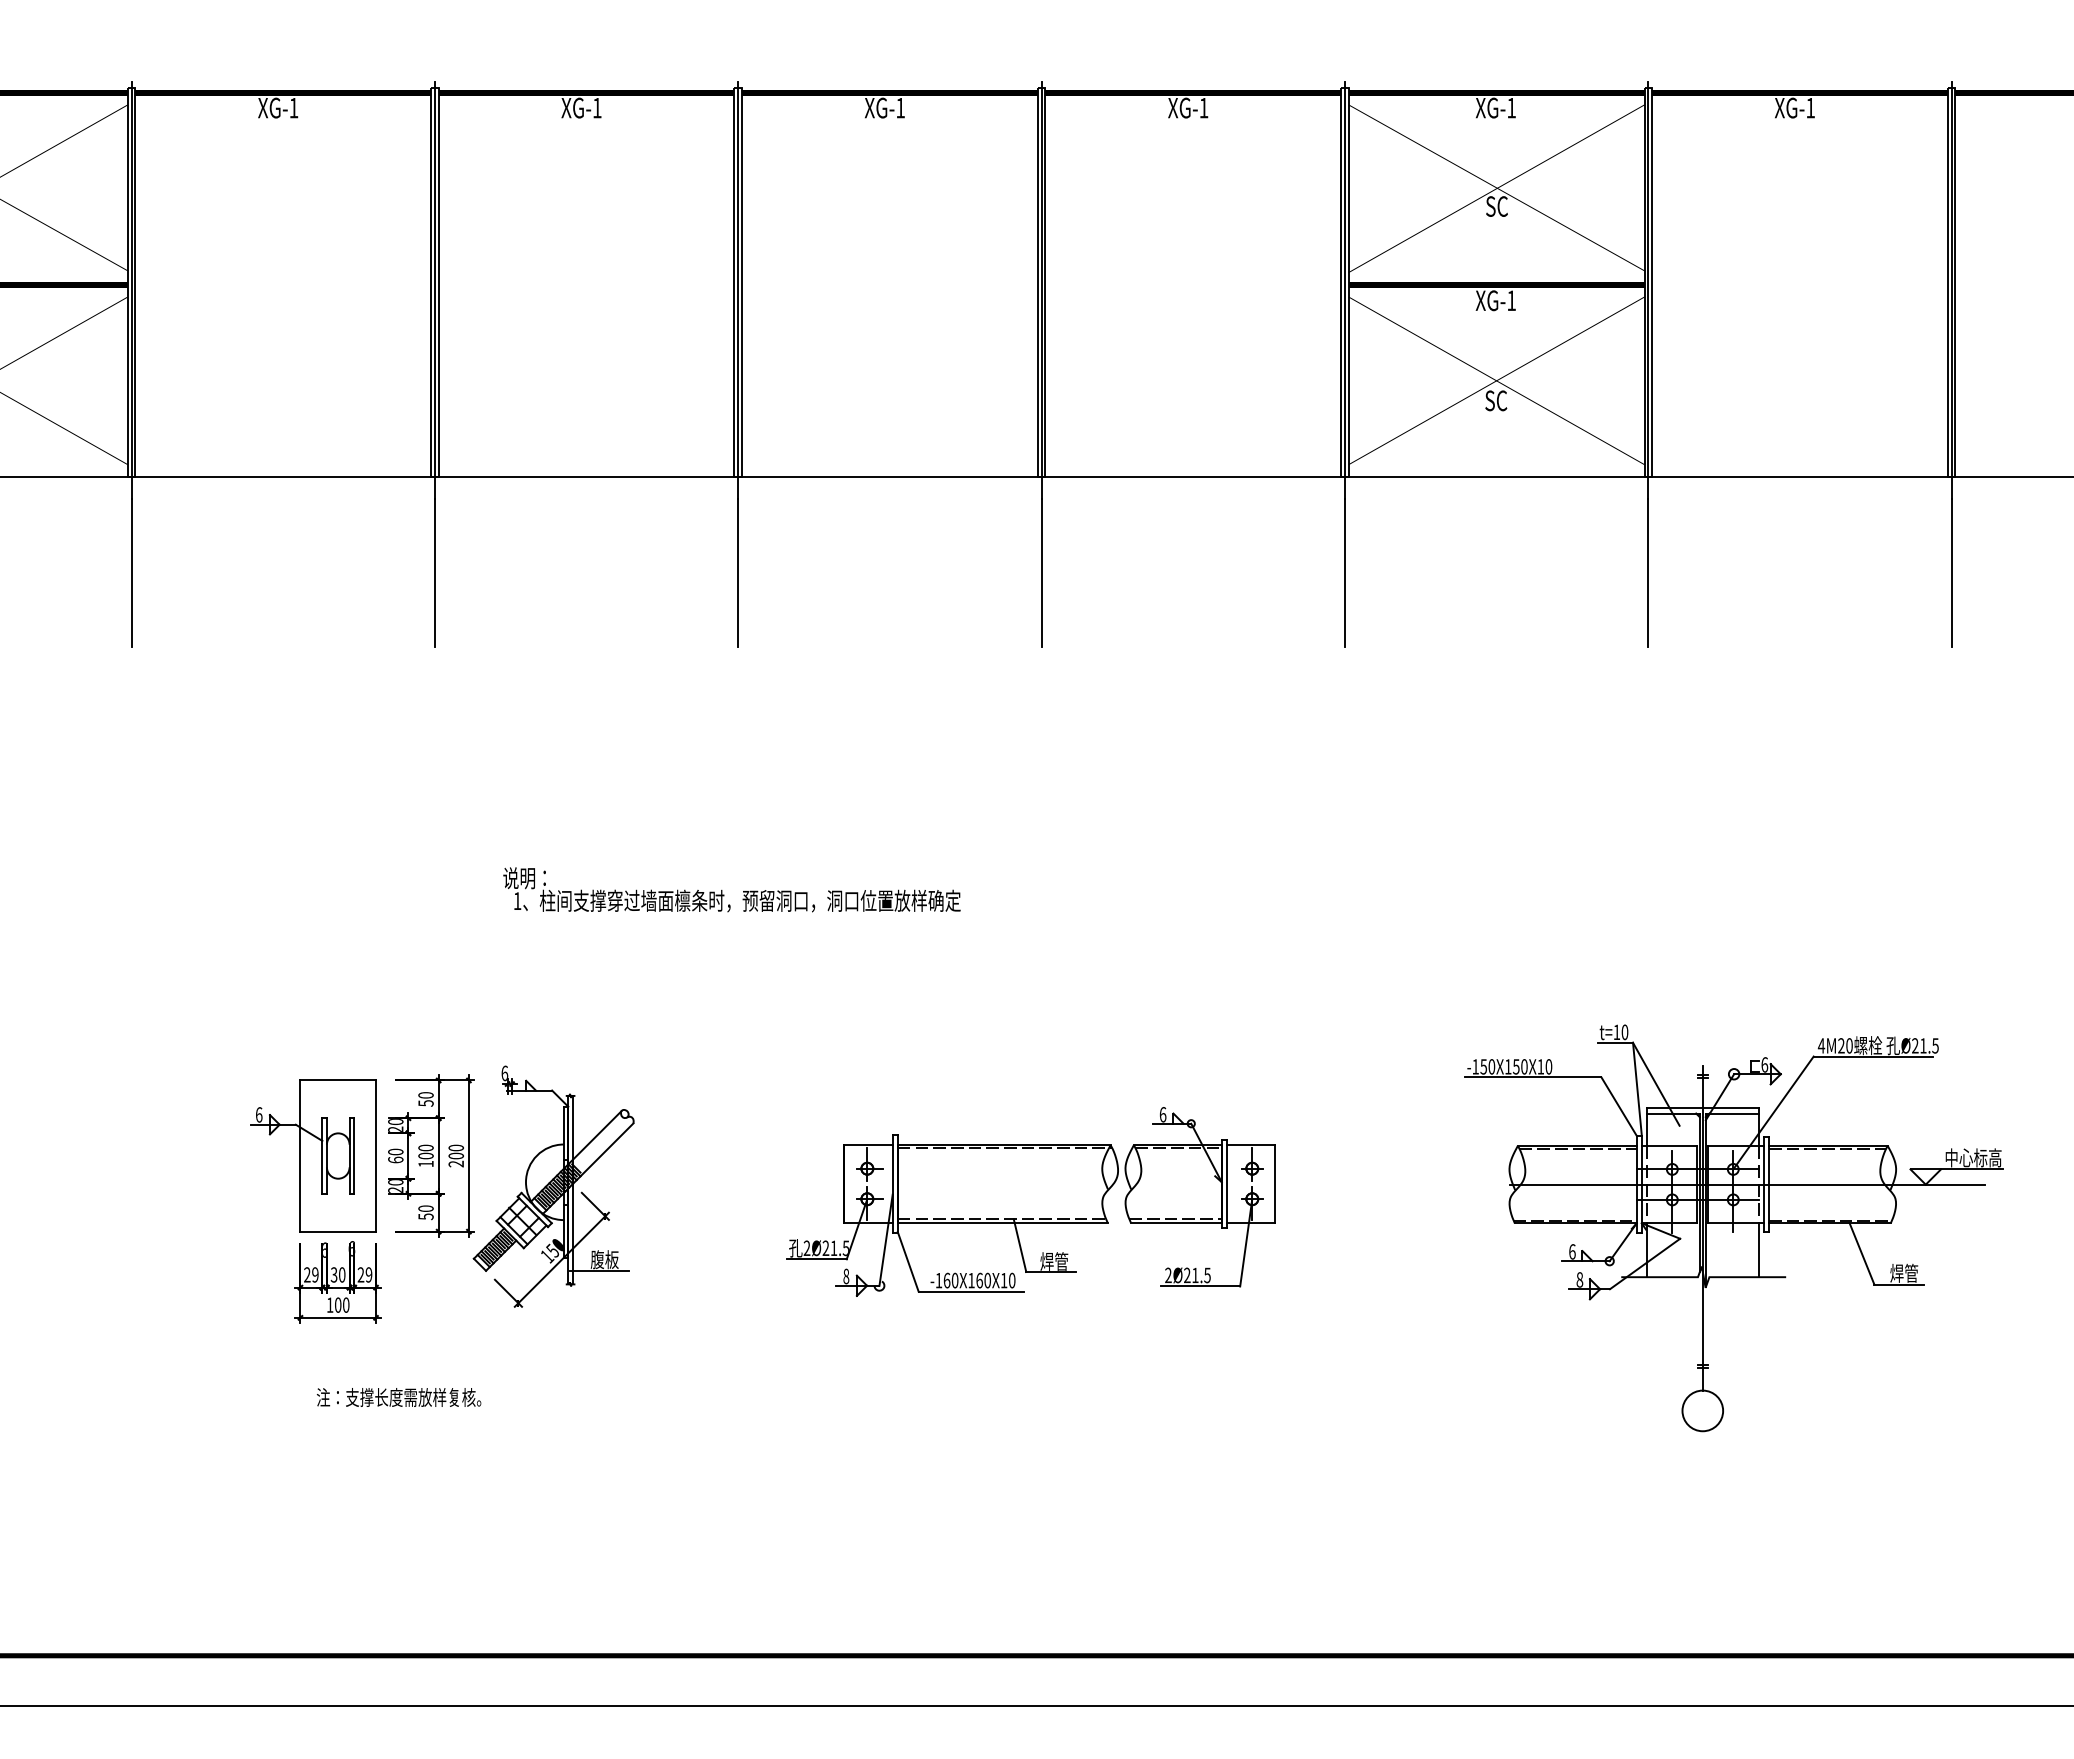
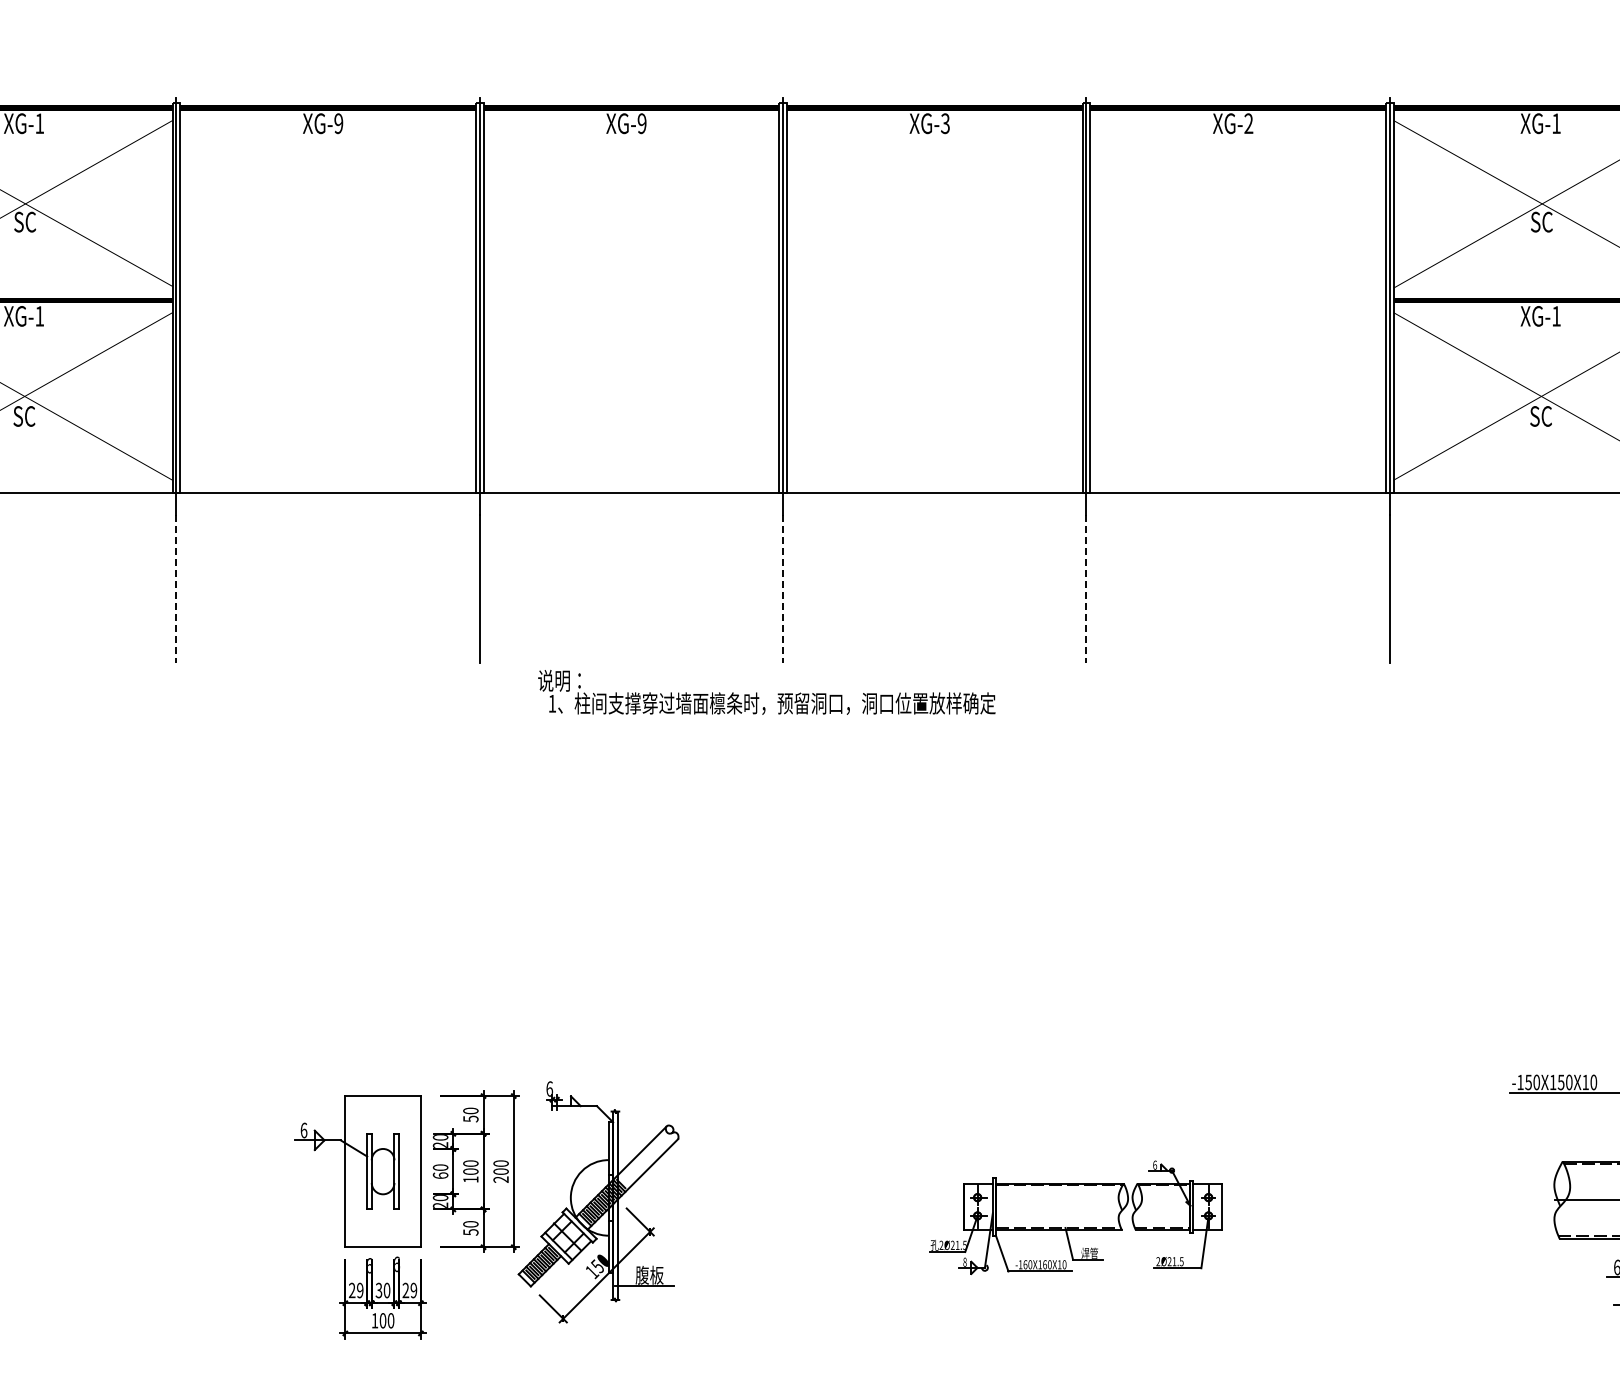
text: (293, 107) -> (338, 123), XG-1 -> XG-9
text: (596, 107) -> (641, 123), XG-1 -> XG-9
text: (900, 107) -> (945, 123), XG-1 -> XG-3
text: (1203, 107) -> (1248, 123), XG-1 -> XG-2
line: (131, 573) -> (176, 589), solid -> dashed
line: (738, 573) -> (783, 589), solid -> dashed
line: (1041, 573) -> (1086, 589), solid -> dashed
text: (731, 889) -> (766, 692), moved
part: (1030, 1201) -> (1075, 1217), size x0.6

